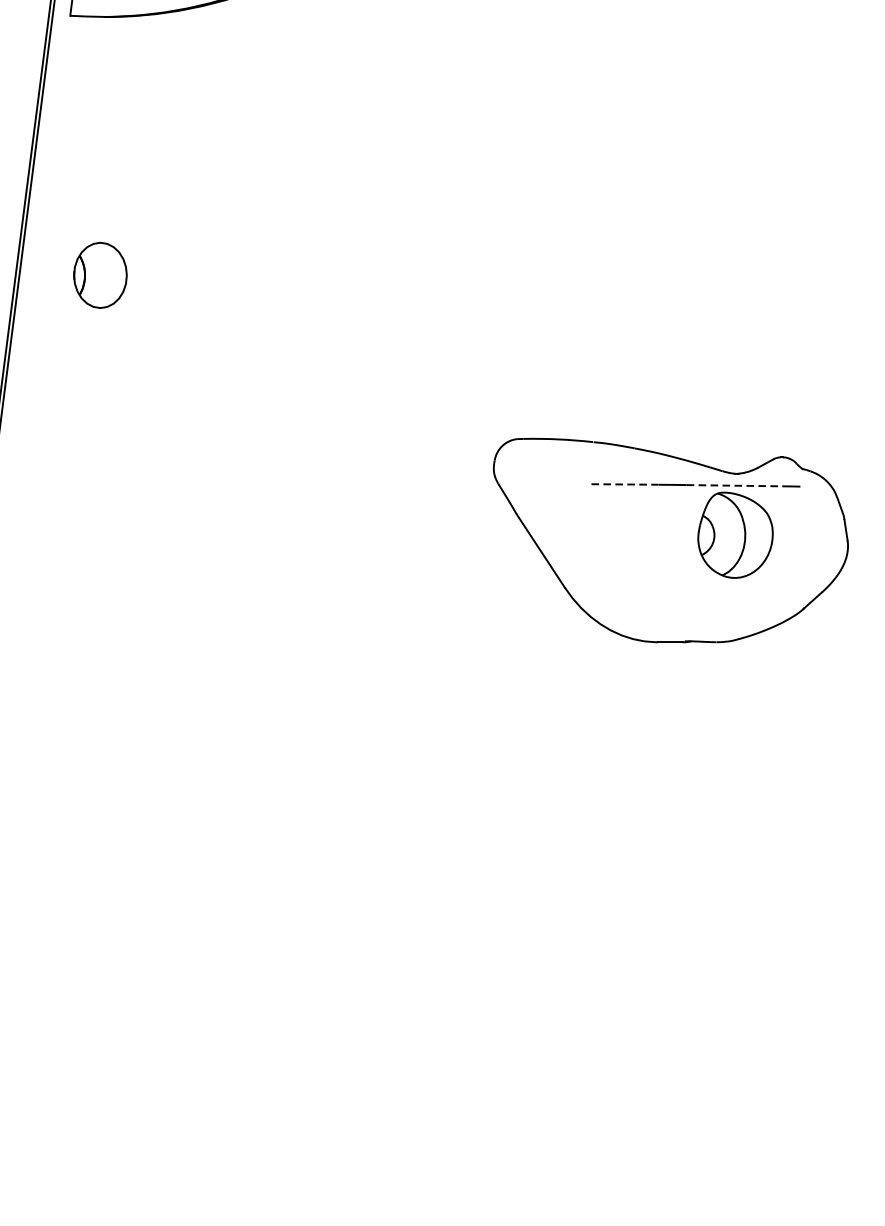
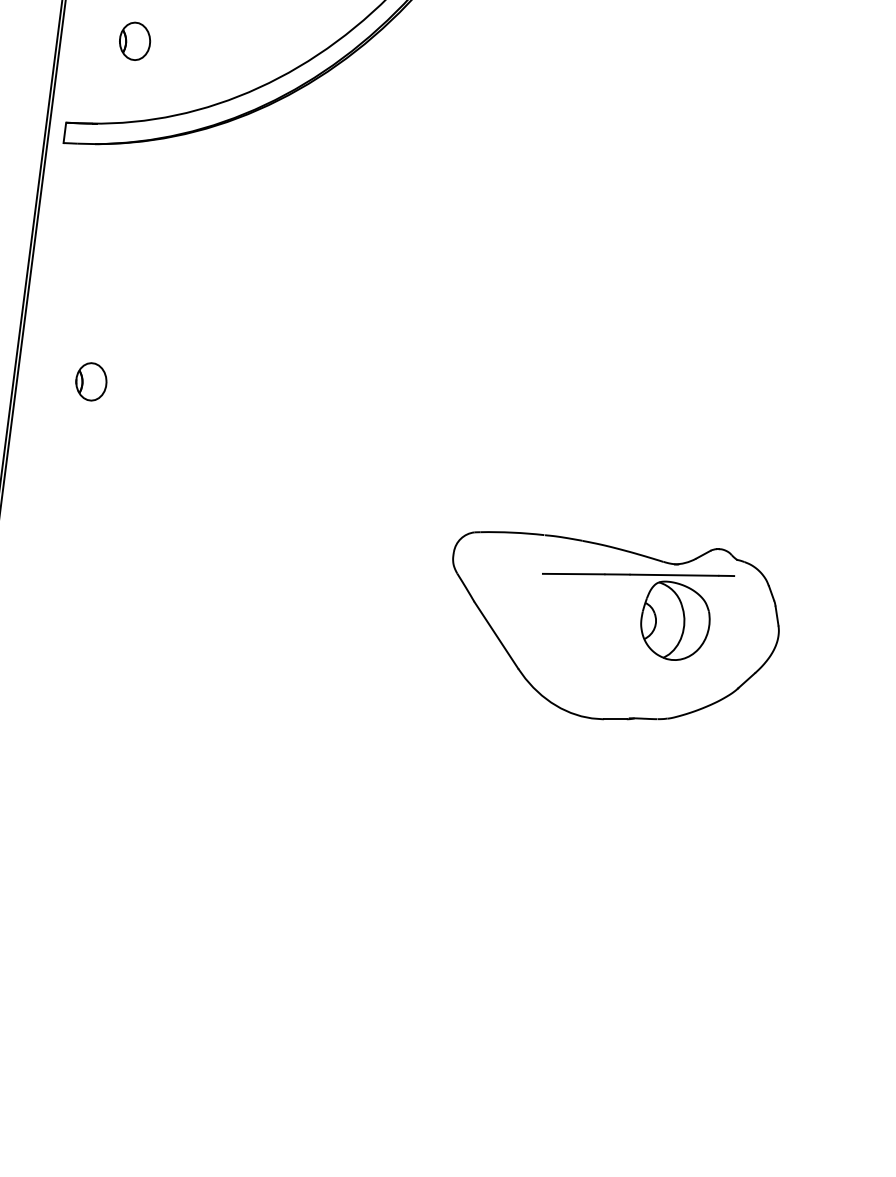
part: (100, 275) -> (91, 381), size x0.62
line: (624, 484) -> (573, 574), dashed -> solid
line: (734, 486) -> (674, 575), dashed -> solid

